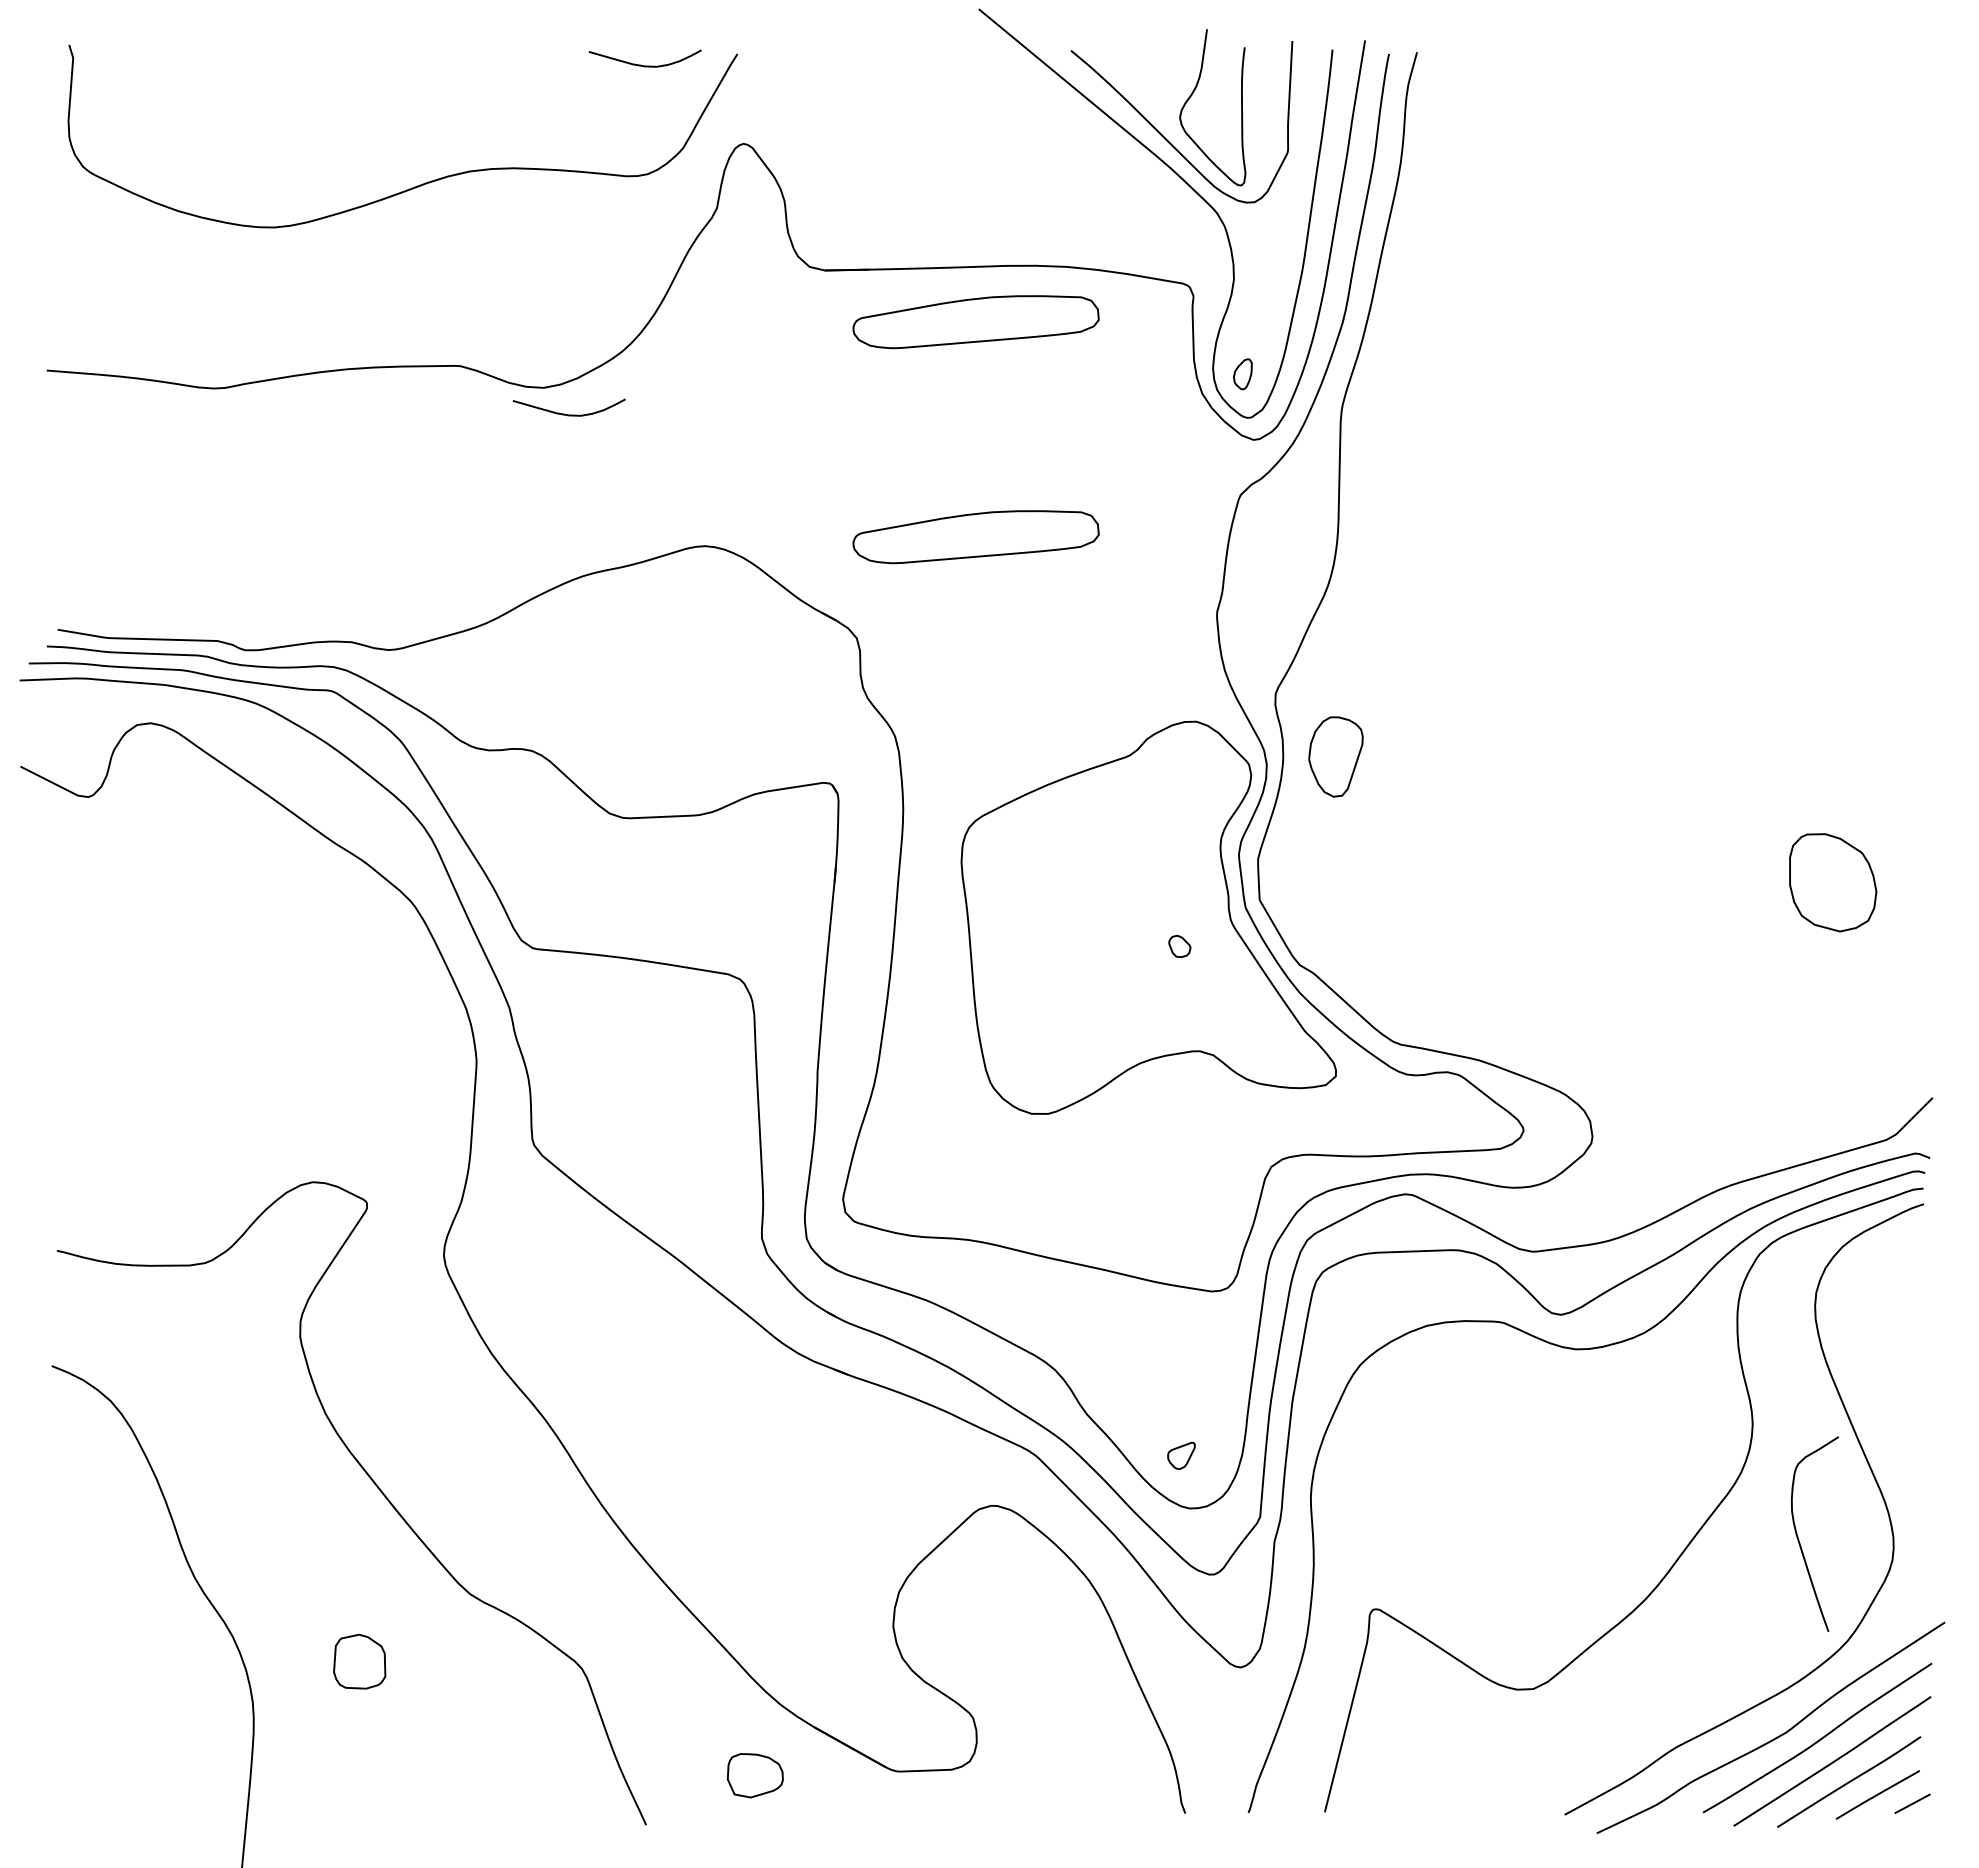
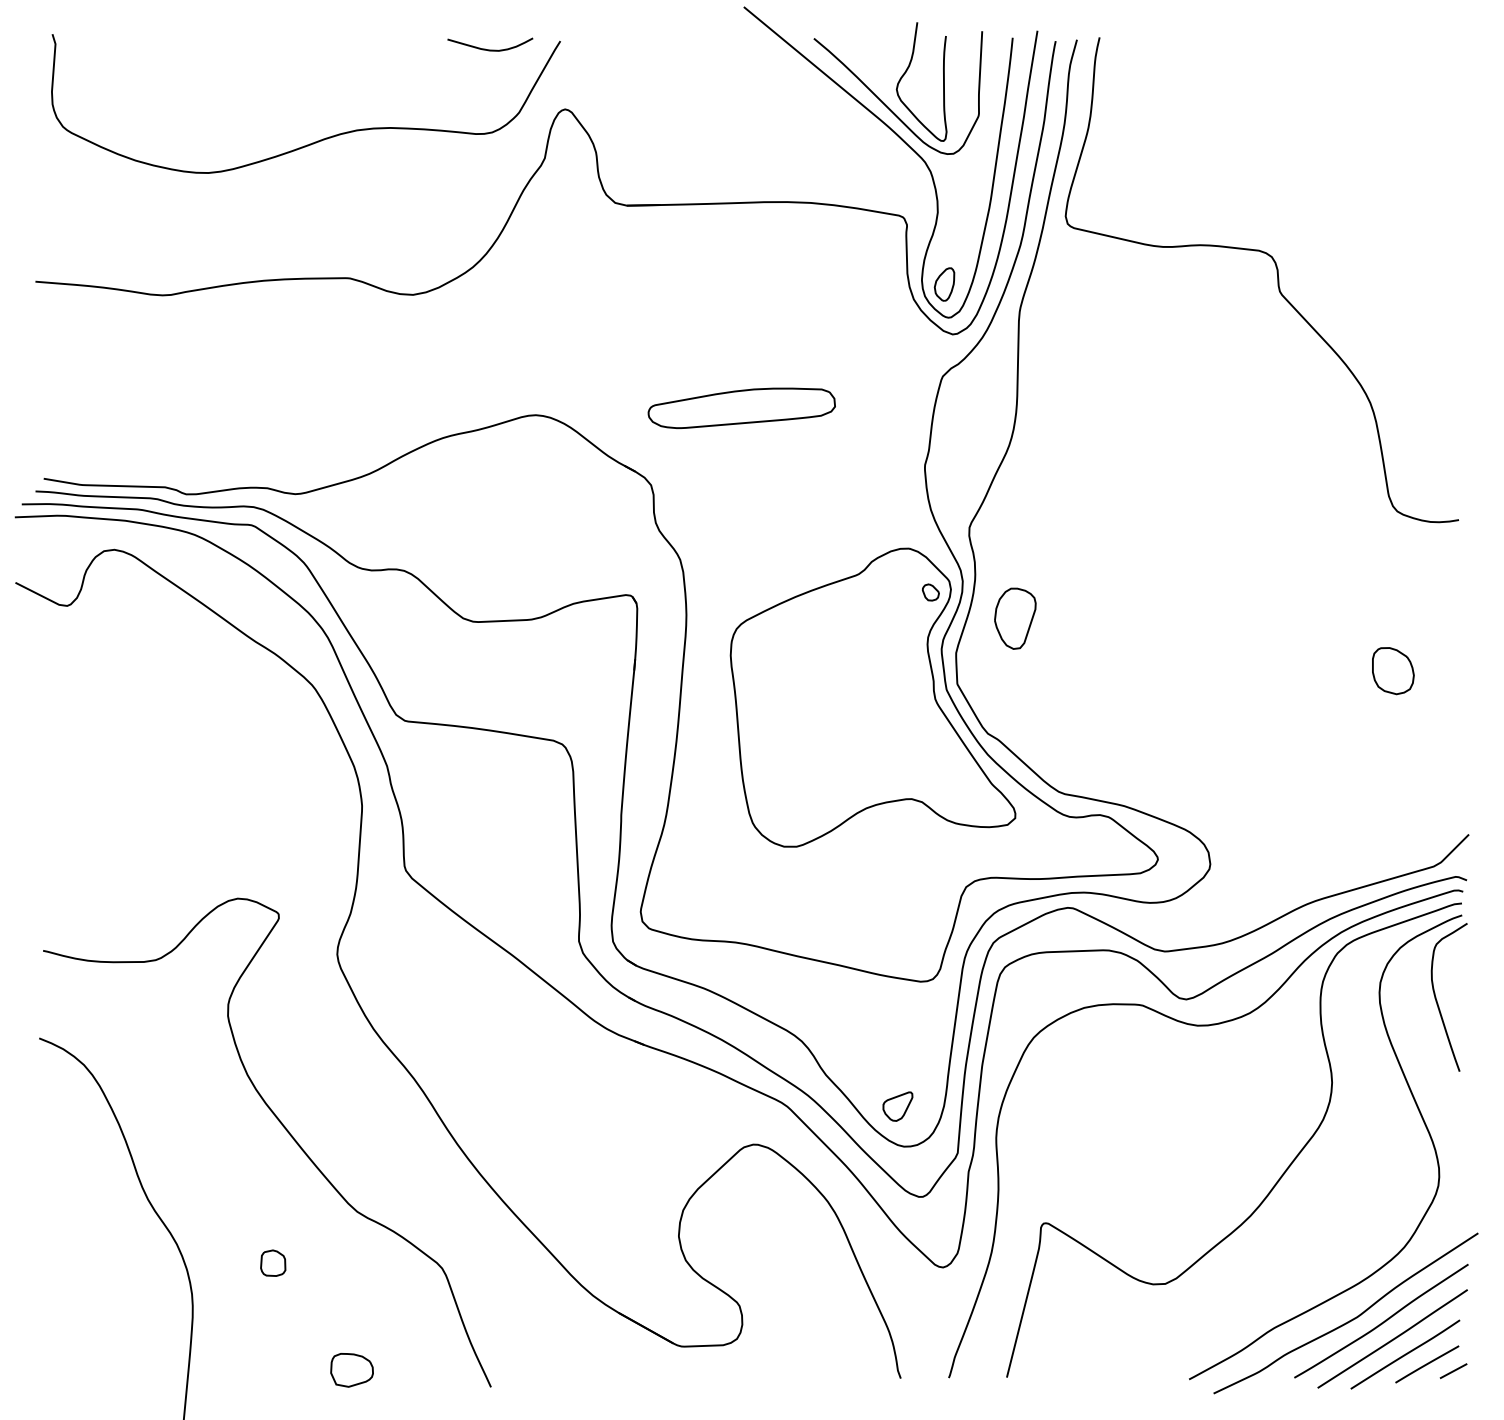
part: (975, 322) -> (741, 245), removed
curve: (1680, 366) -> (1277, 278), added
part: (1242, 374) -> (944, 284), size x1.43
curve: (565, 413) -> (429, 314), removed
part: (1335, 756) -> (1014, 618), moved
part: (1833, 882) -> (1393, 670), size x0.62
part: (1179, 945) -> (930, 591), moved
part: (1181, 1455) -> (897, 1106), size x1.43
curve: (1799, 1539) -> (1437, 1001), moved
part: (359, 1661) -> (273, 1262), size x0.62
part: (754, 1775) -> (351, 1370), moved

